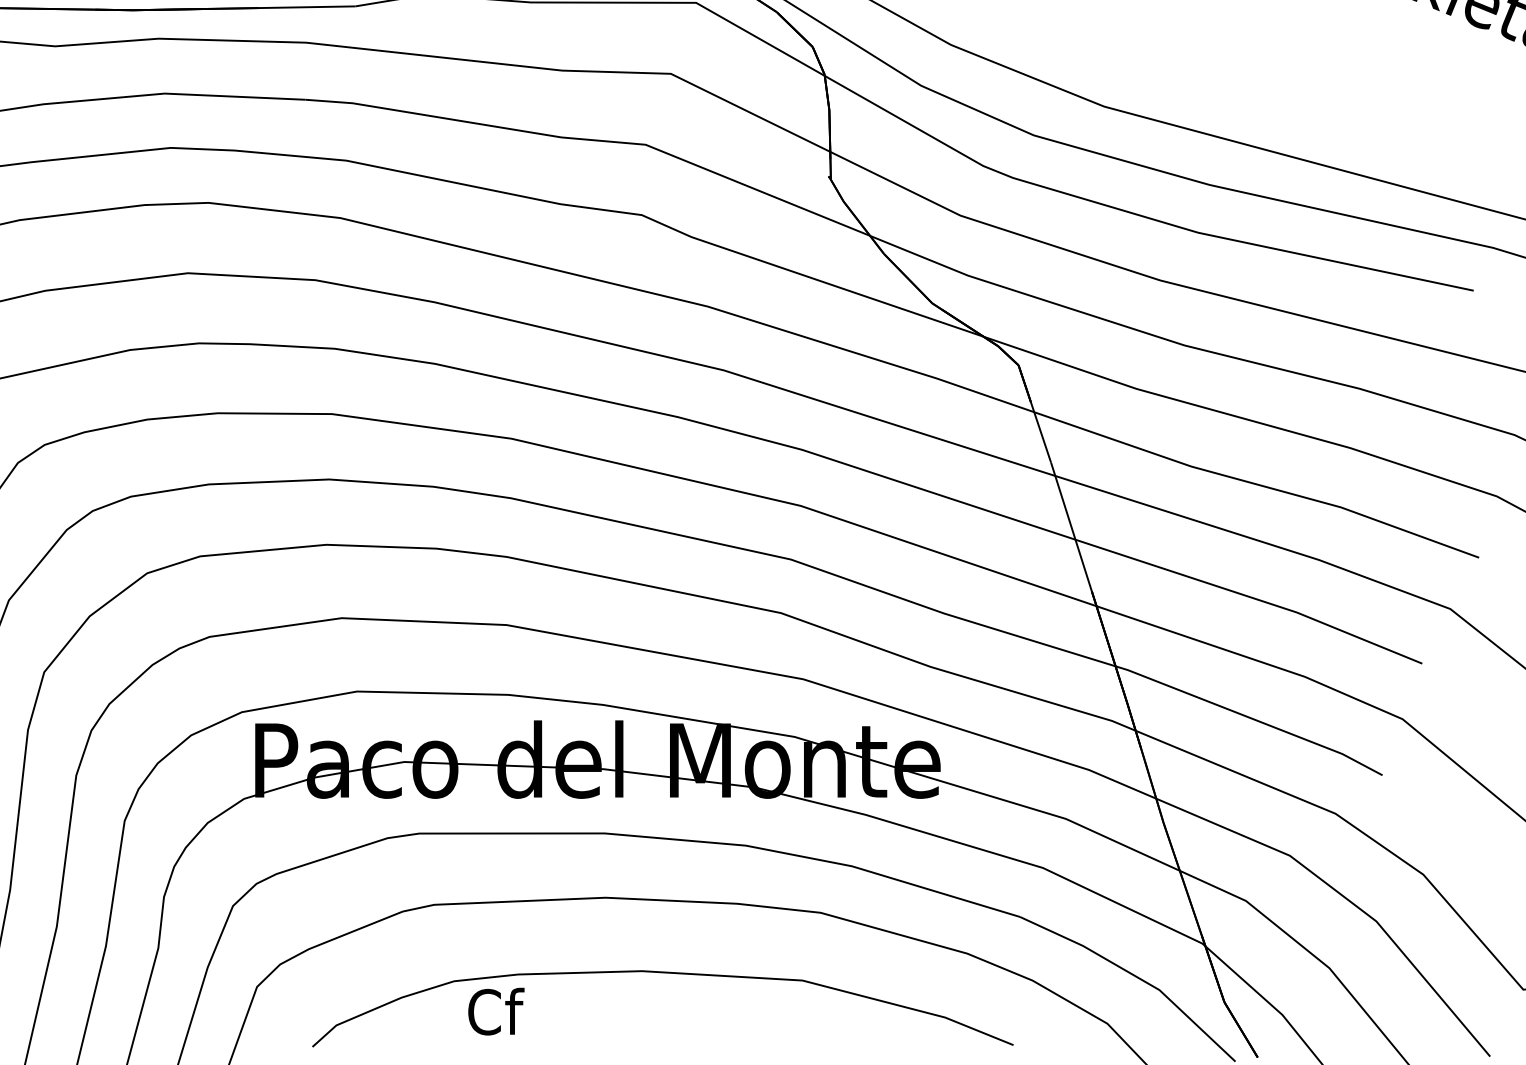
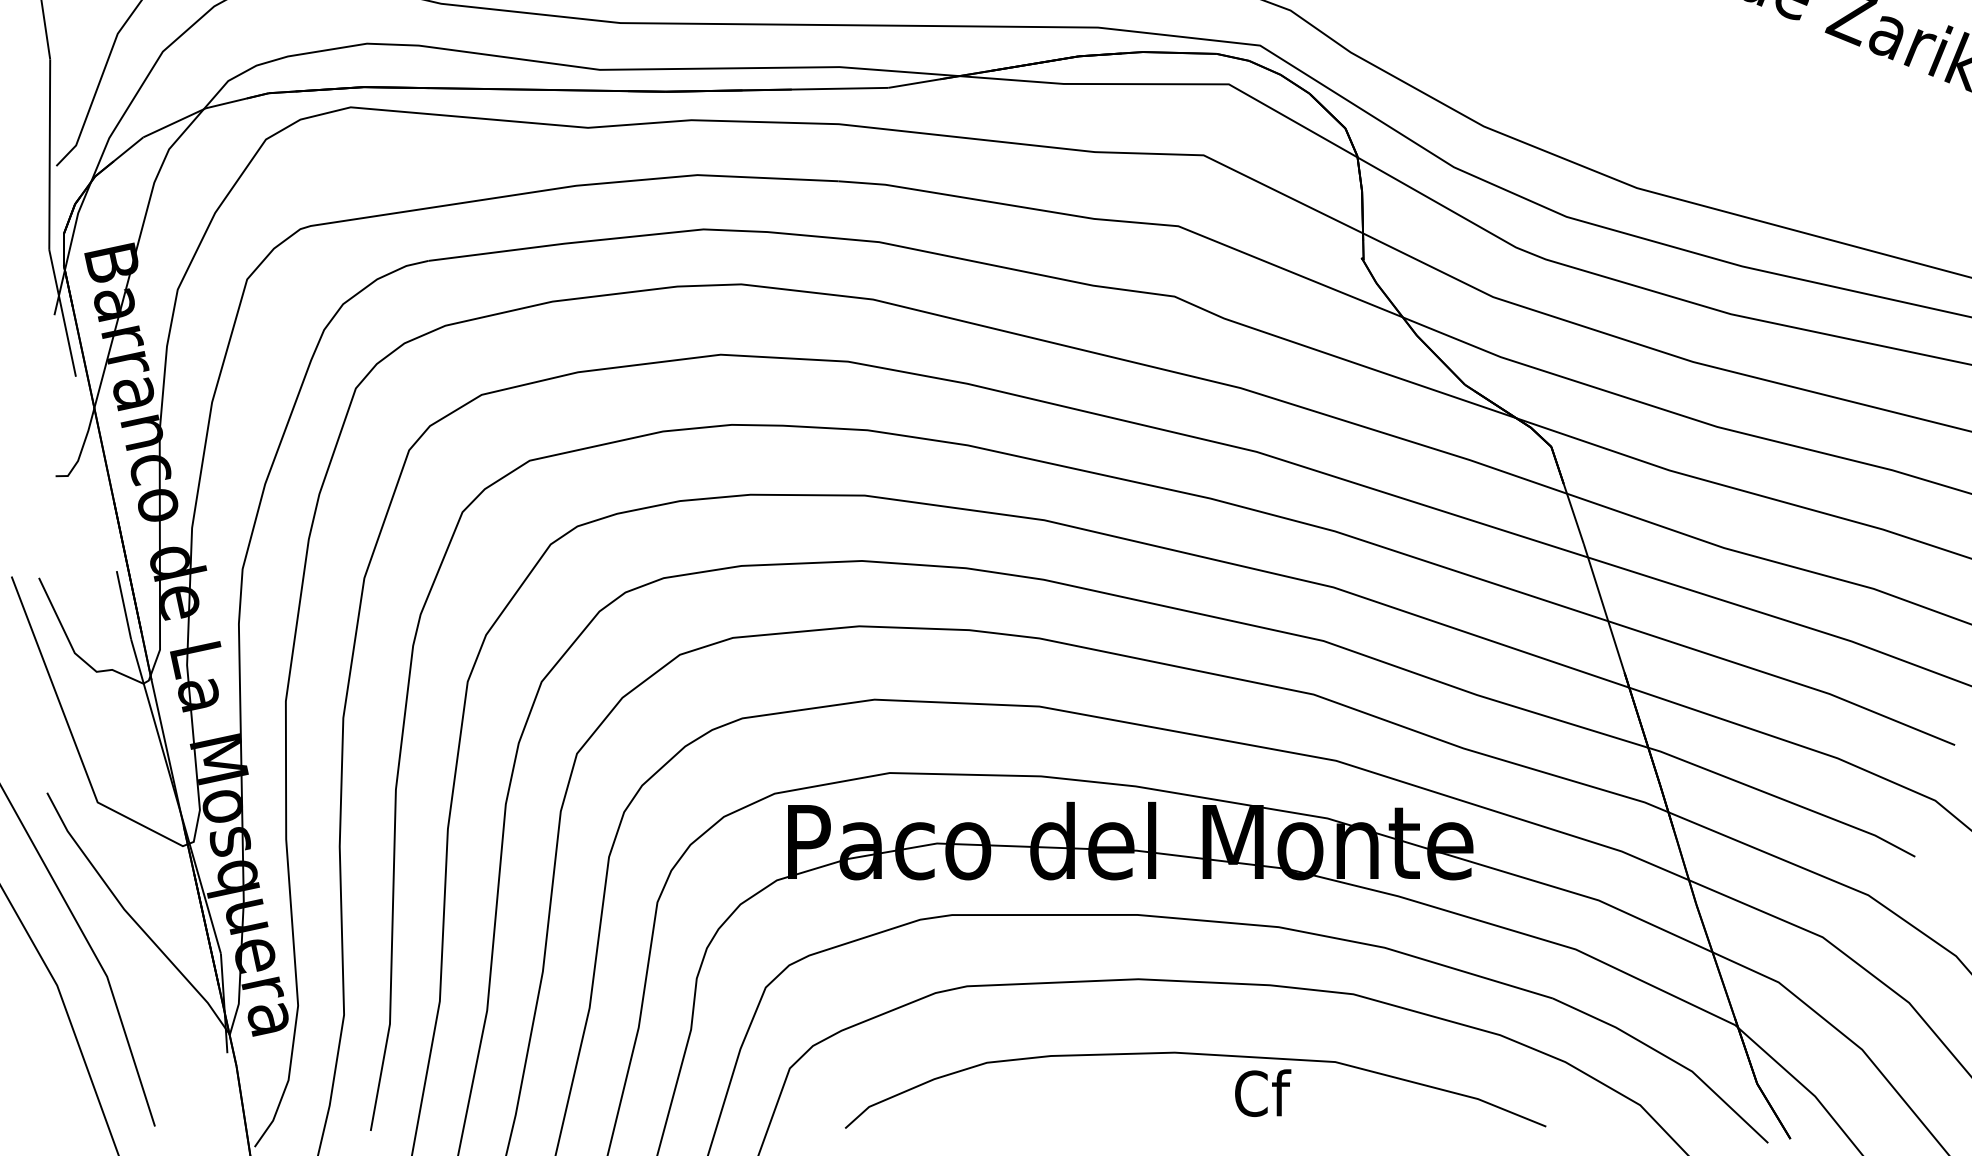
text: (496, 1011) -> (1263, 1092), moved

